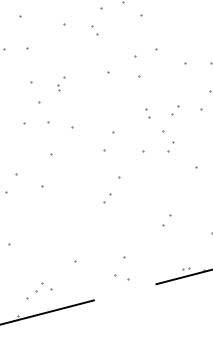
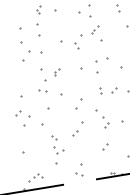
part: (36, 122) -> (42, 90), size x0.62
part: (168, 141) -> (105, 122), moved
part: (75, 223) -> (57, 144), added

